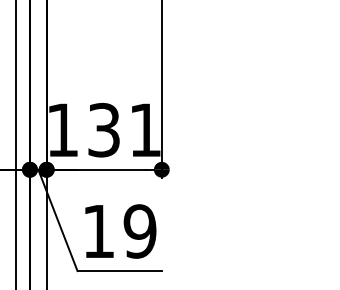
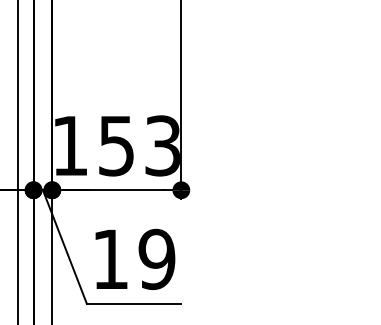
text: (124, 129) -> (139, 145), 131 -> 153

